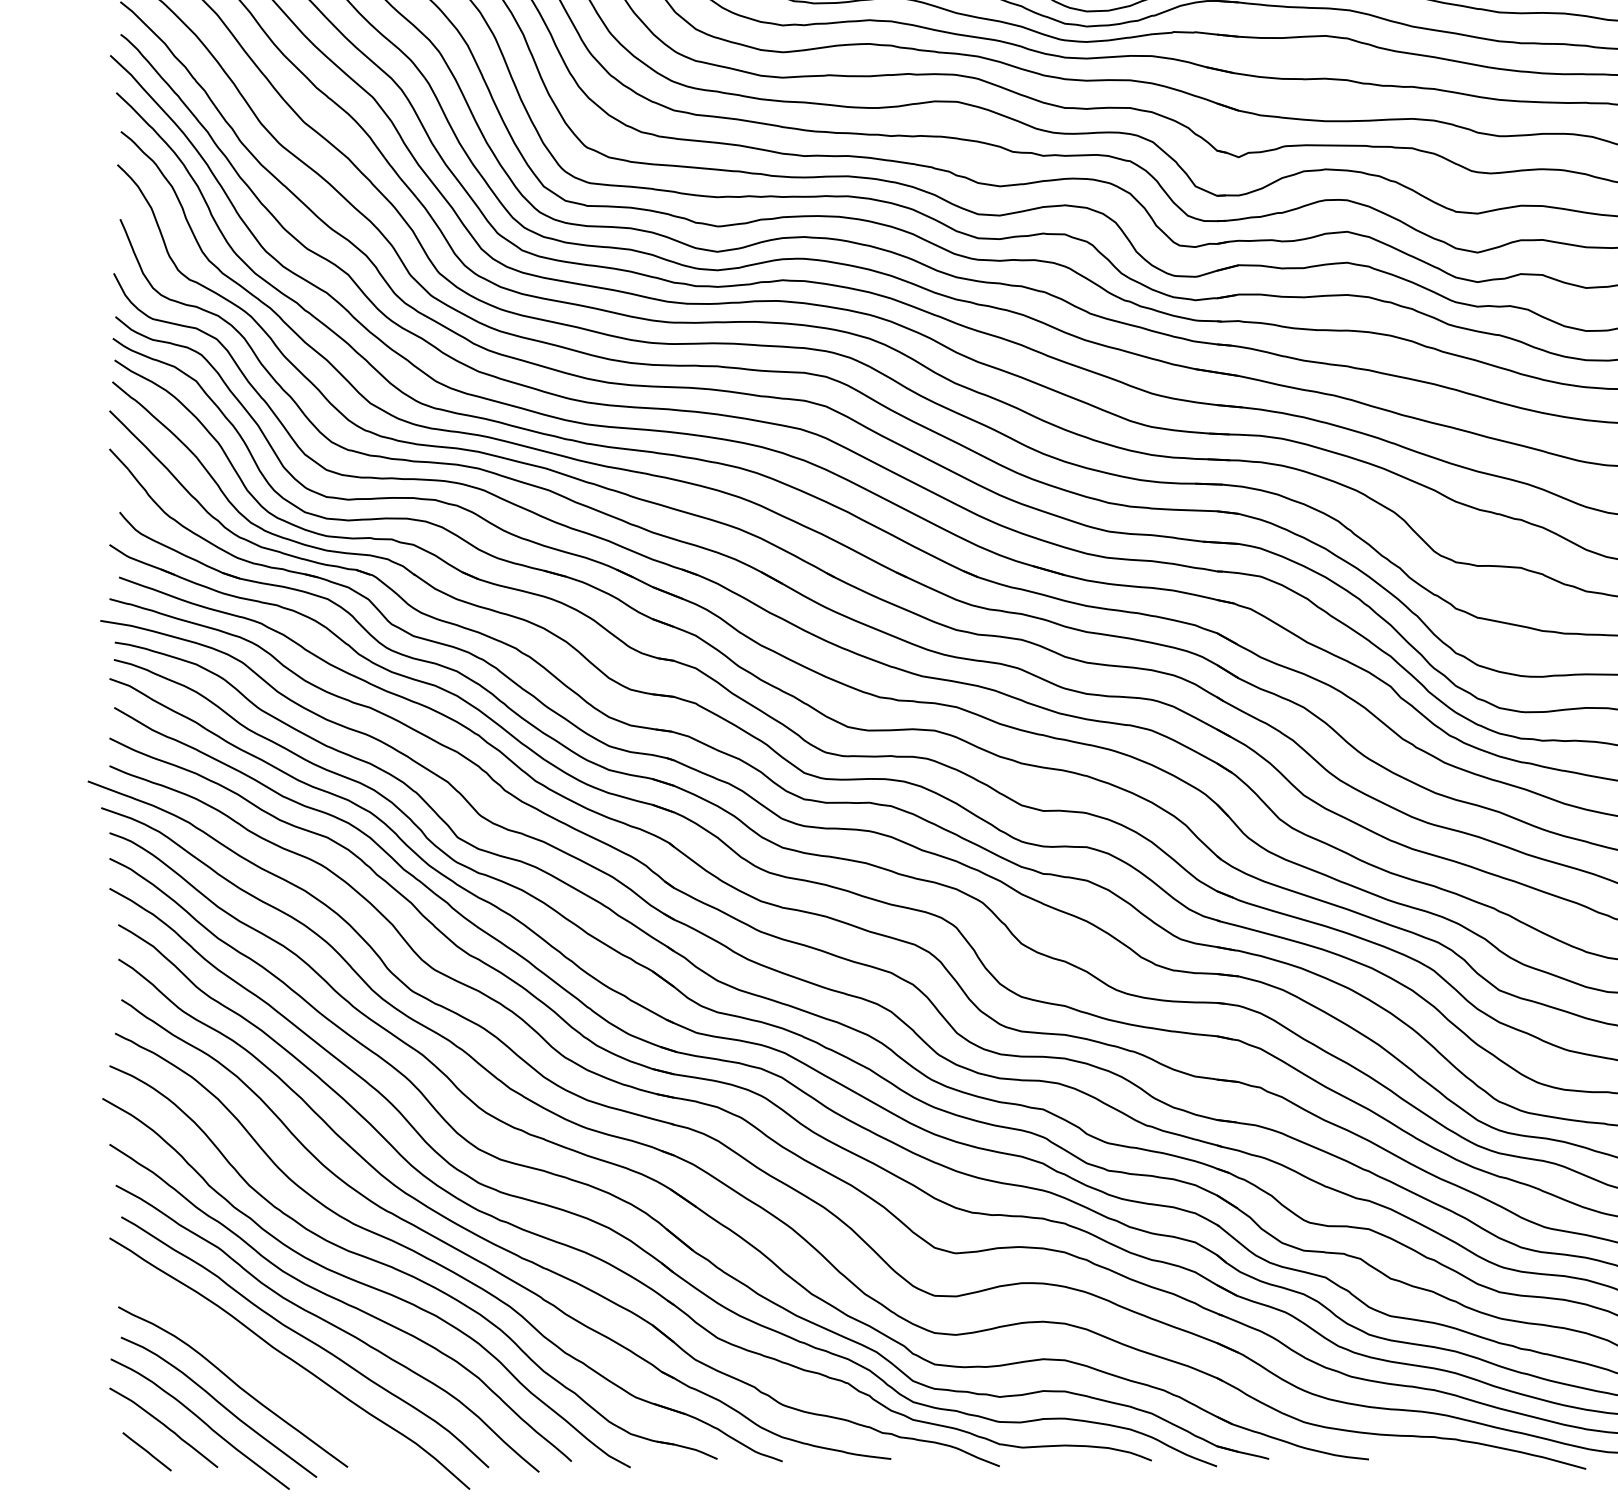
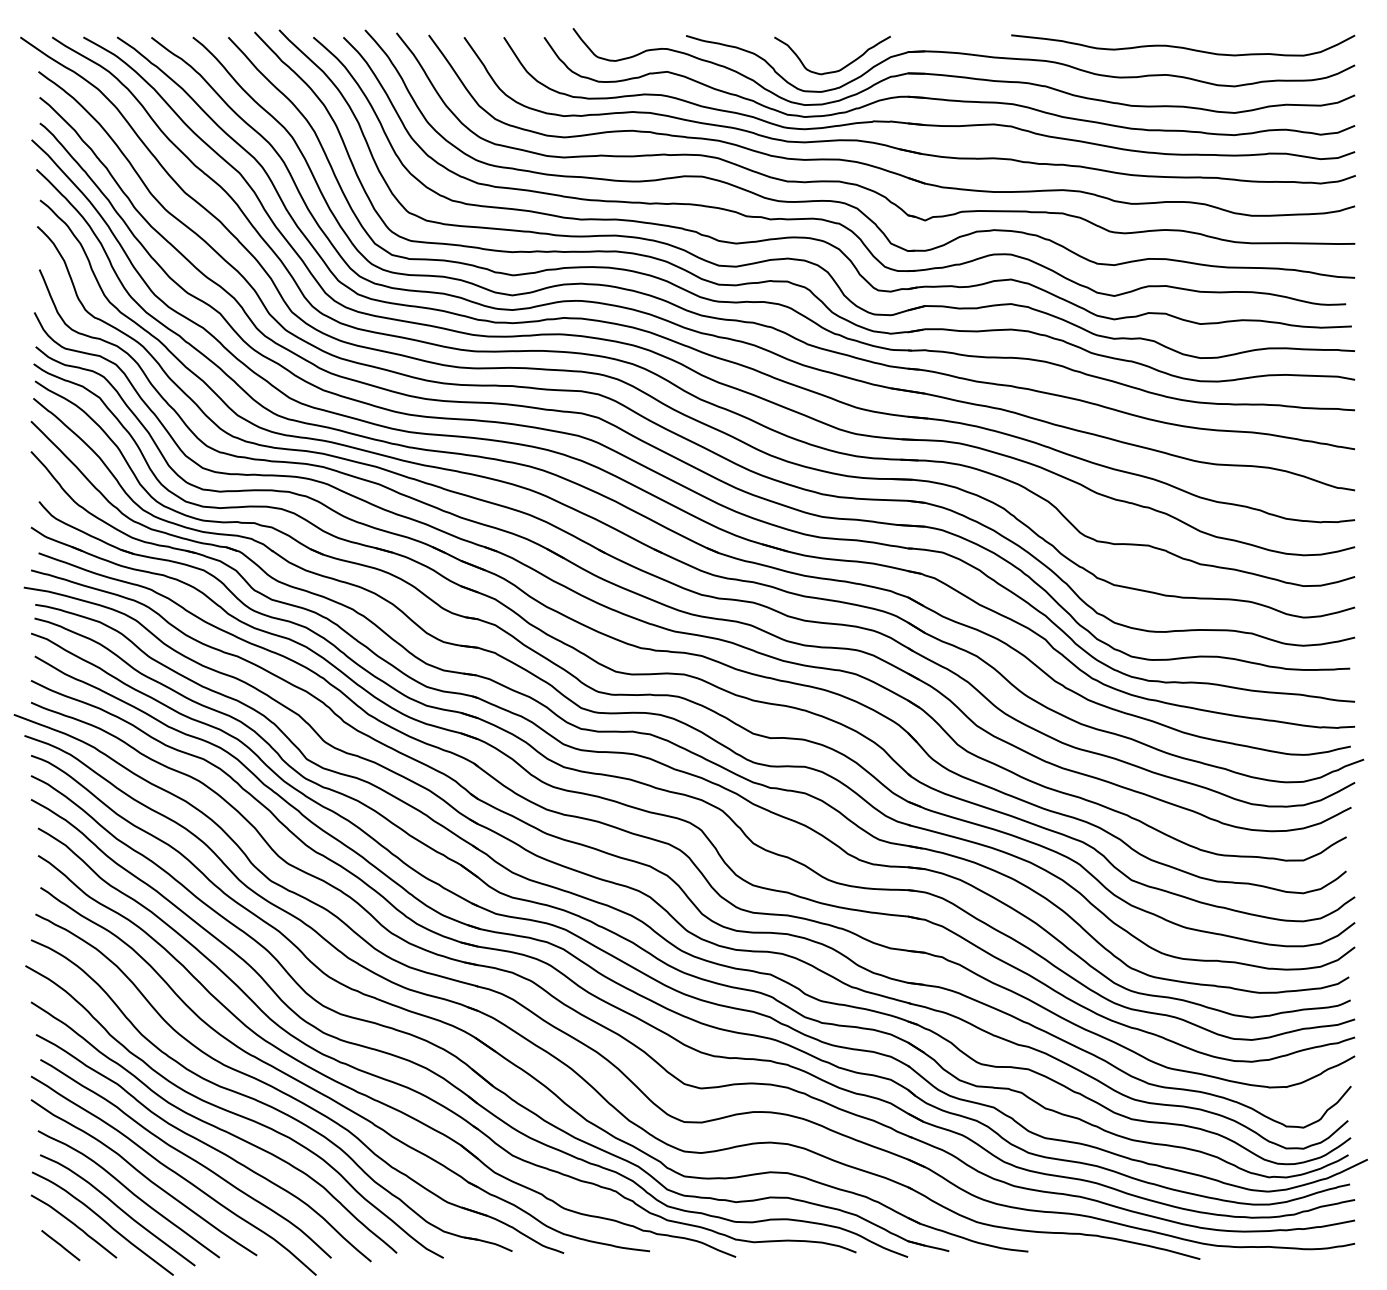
curve: (251, 1364) -> (143, 1176), added

